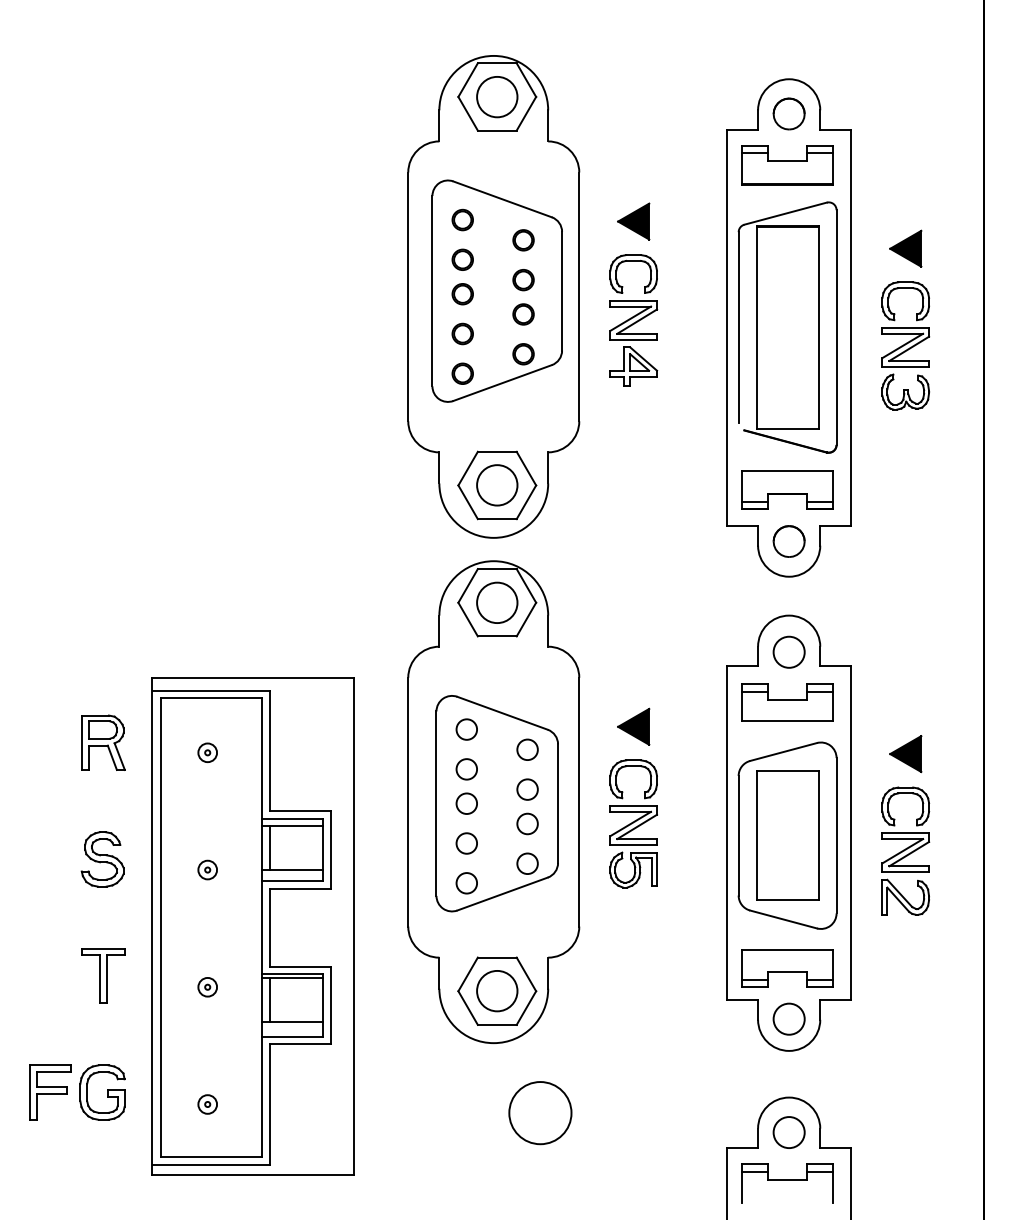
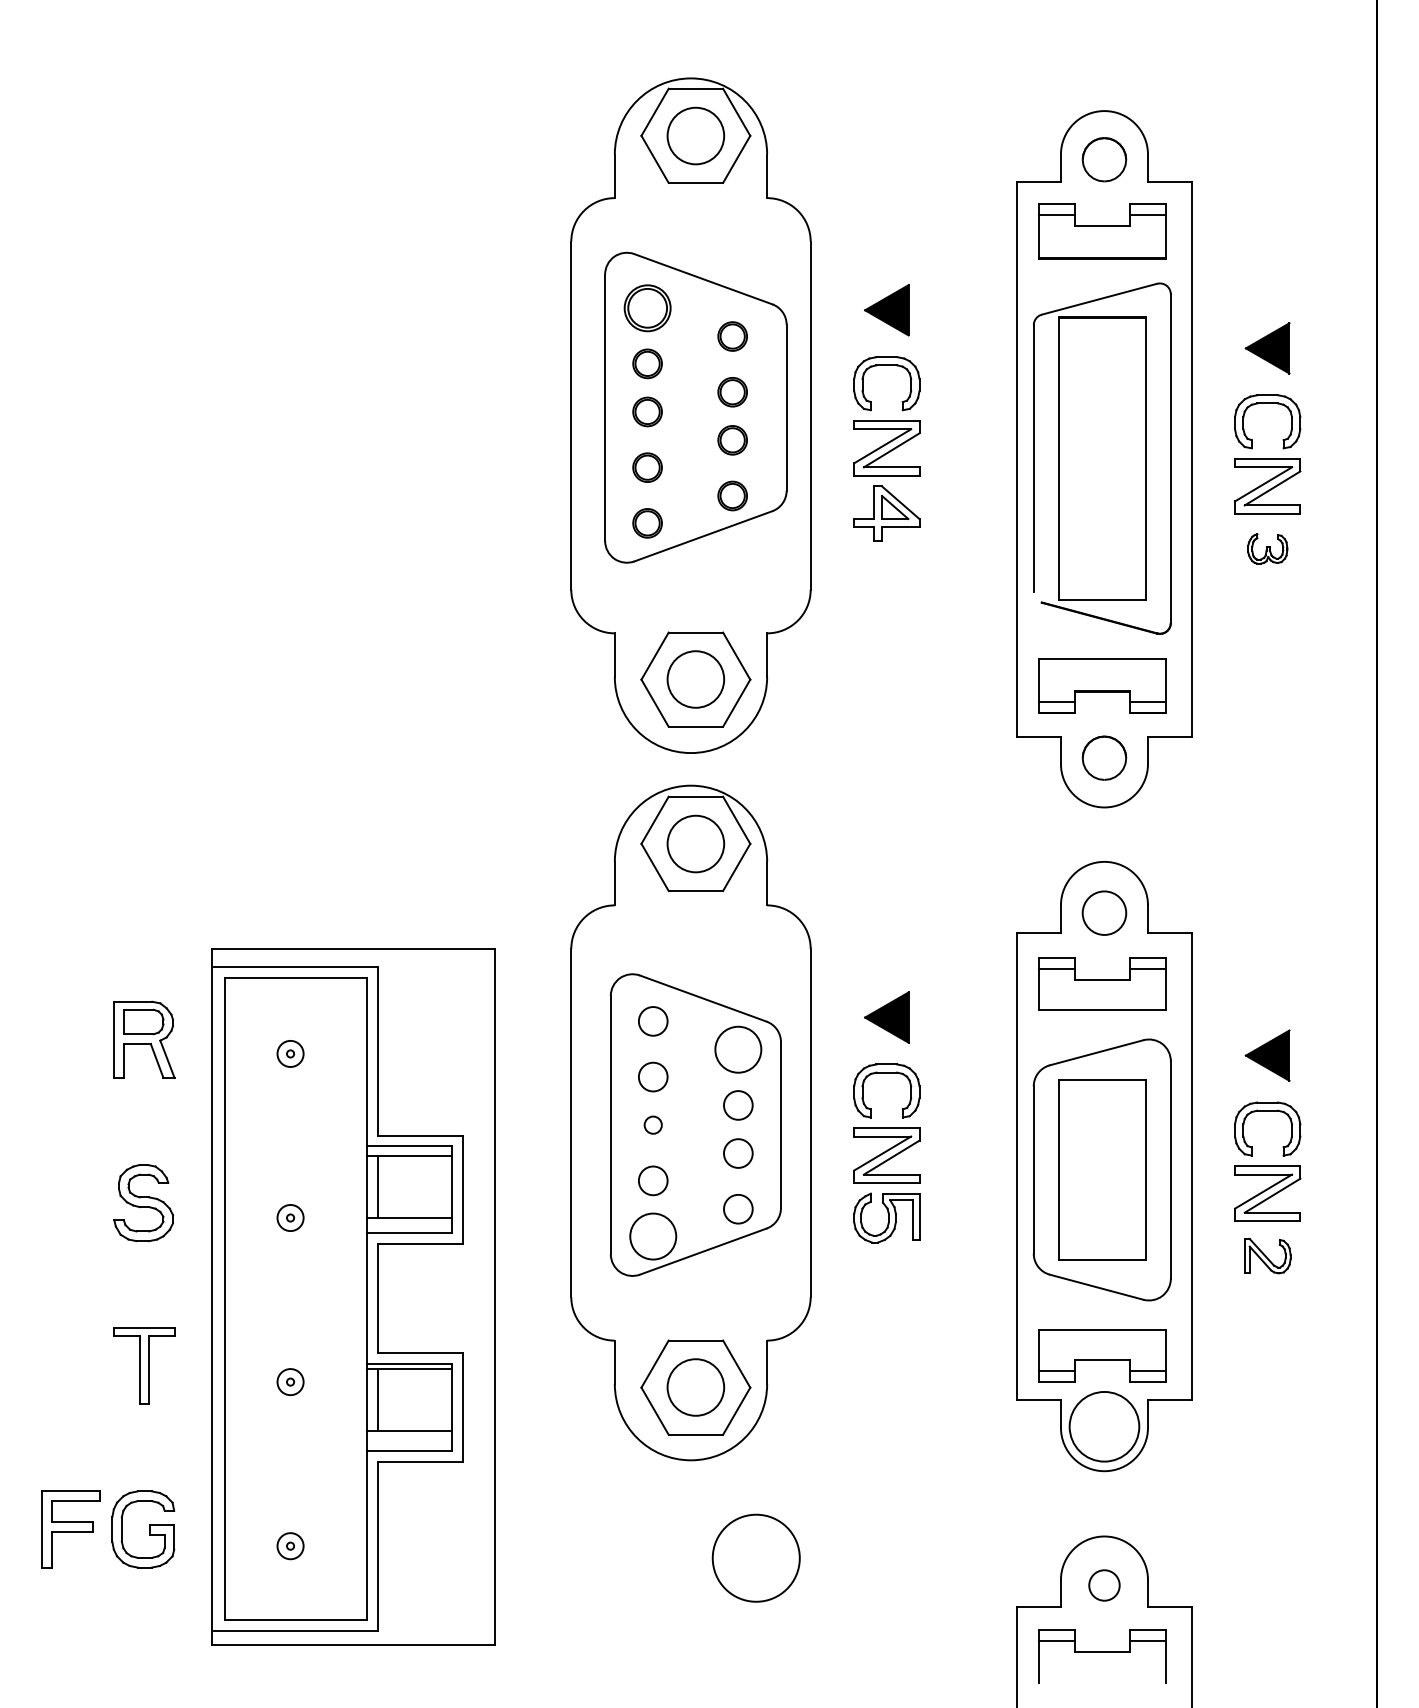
part: (462, 219) -> (647, 307), size x1.6
part: (905, 391) -> (1267, 548), size x0.6
circle: (527, 749) -> (737, 1049), size x1.6
circle: (466, 803) -> (652, 1124), size x0.6
circle: (466, 883) -> (652, 1236), size x1.6
part: (905, 896) -> (1267, 1255), size x0.7
circle: (789, 1018) -> (1104, 1426), size x1.6
circle: (789, 1132) -> (1104, 1585), size x0.7

